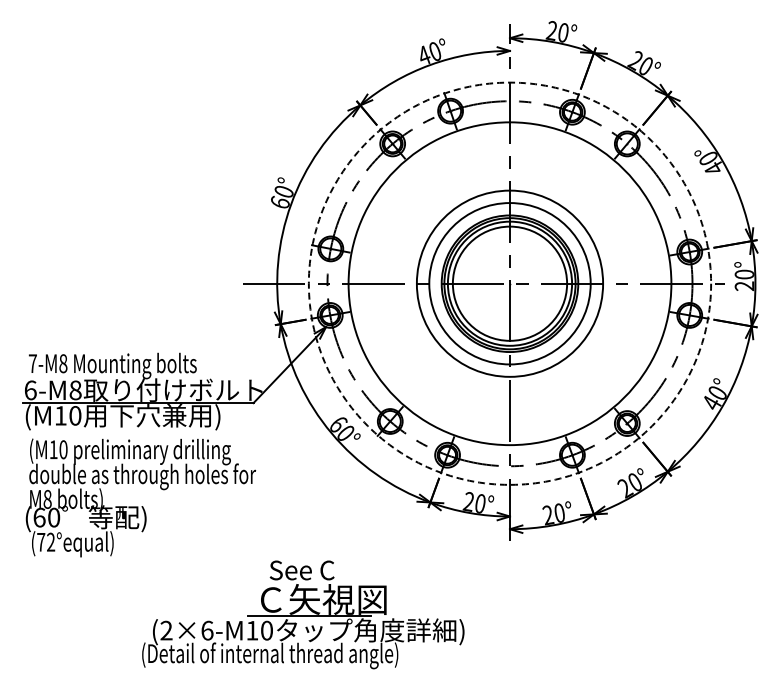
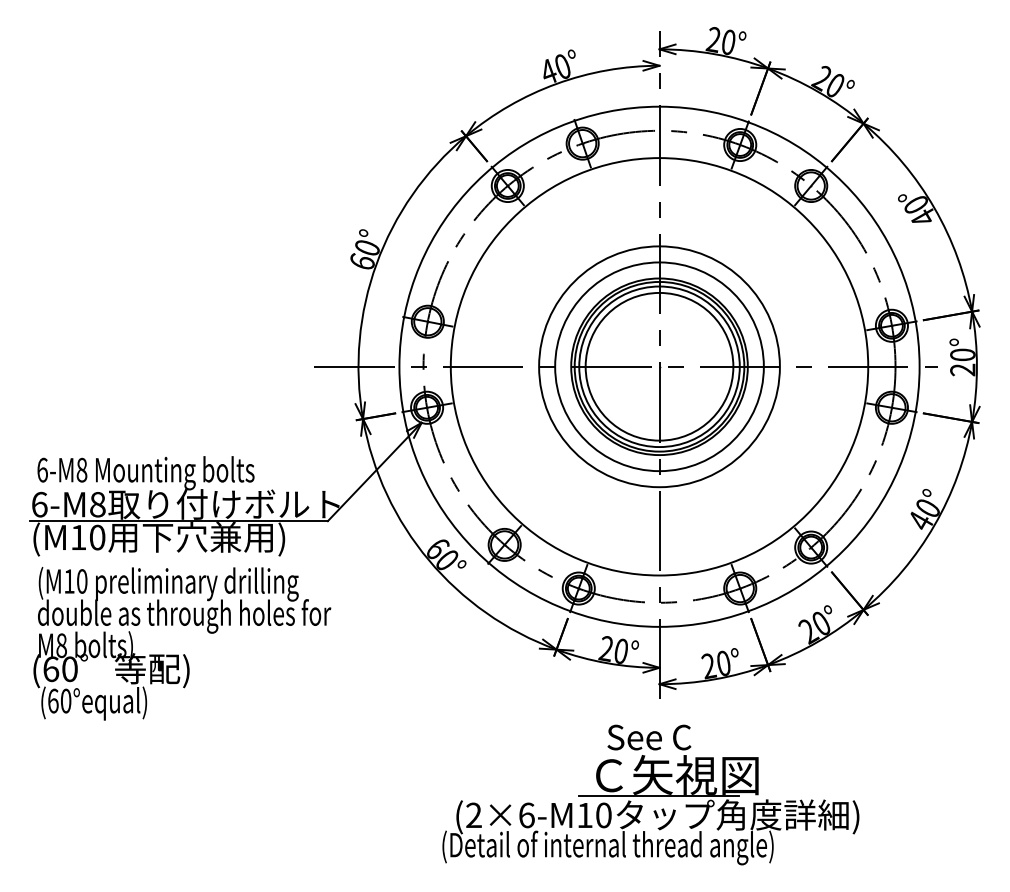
circle: (509, 283) -> (658, 366), dashed -> solid
text: (32, 363) -> (42, 469), 7-M8 -> 6-M8
text: (46, 541) -> (60, 700), (72°equal) -> (60°equal)
part: (303, 614) -> (651, 794), moved

